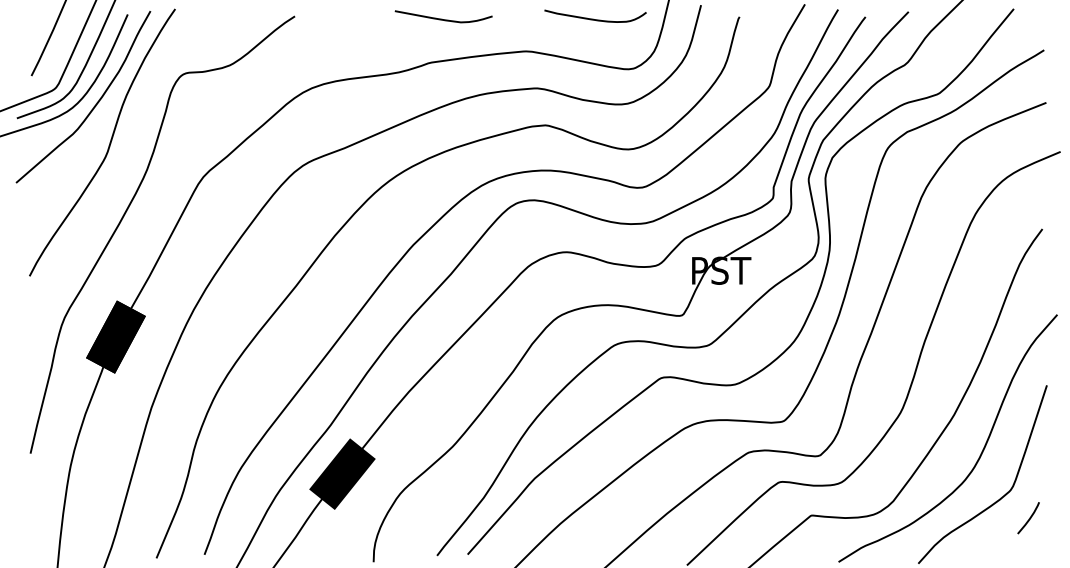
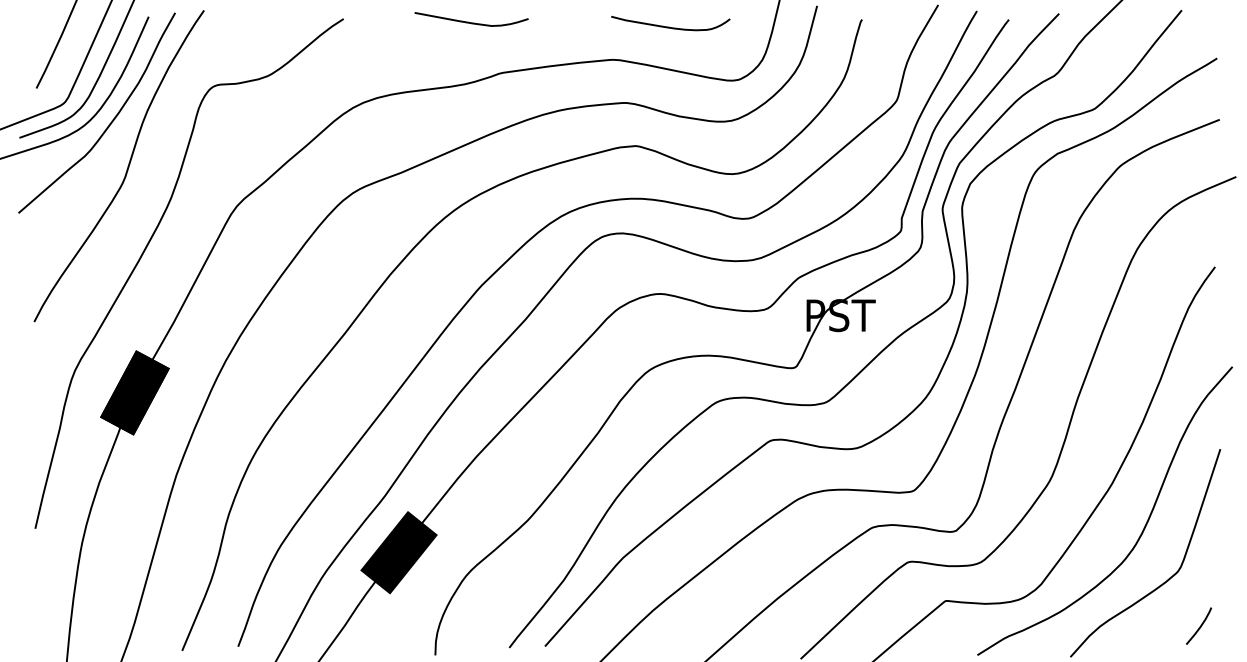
curve: (442, 18) -> (470, 21), moved
curve: (593, 18) -> (668, 26), moved
curve: (1029, 518) -> (1200, 626), moved

